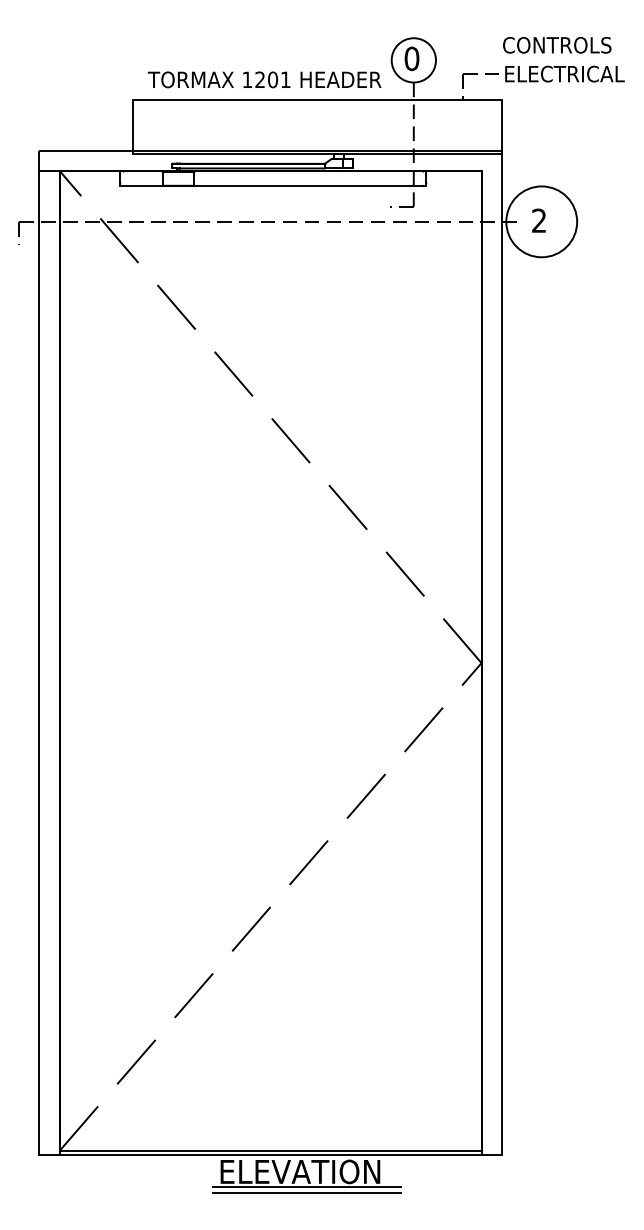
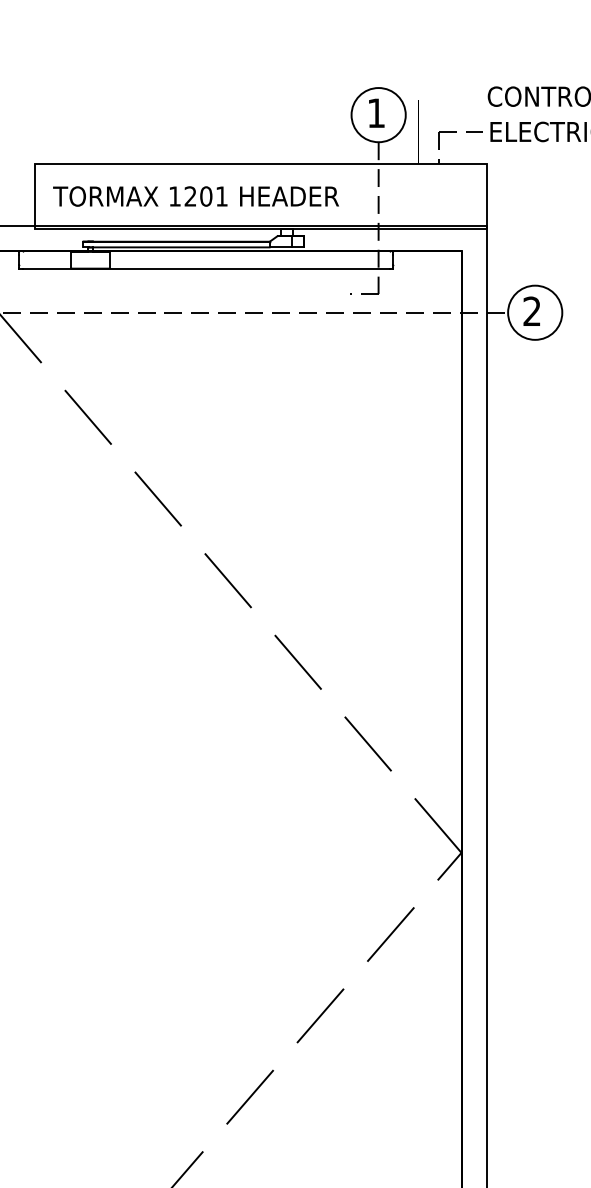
text: (411, 58) -> (375, 112), 0 -> 1
text: (264, 79) -> (195, 196), moved
circle: (541, 221) -> (534, 312), size x0.62

